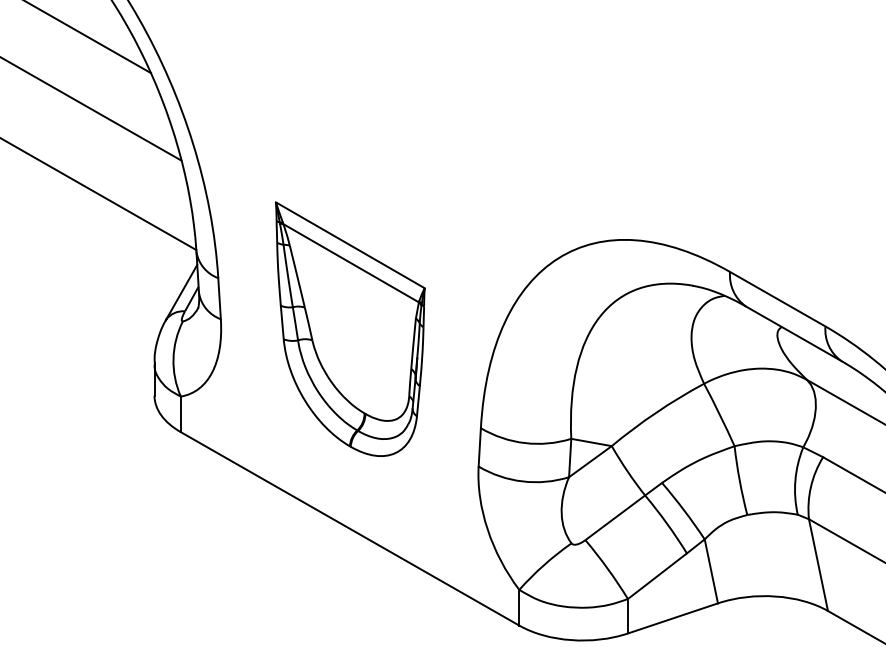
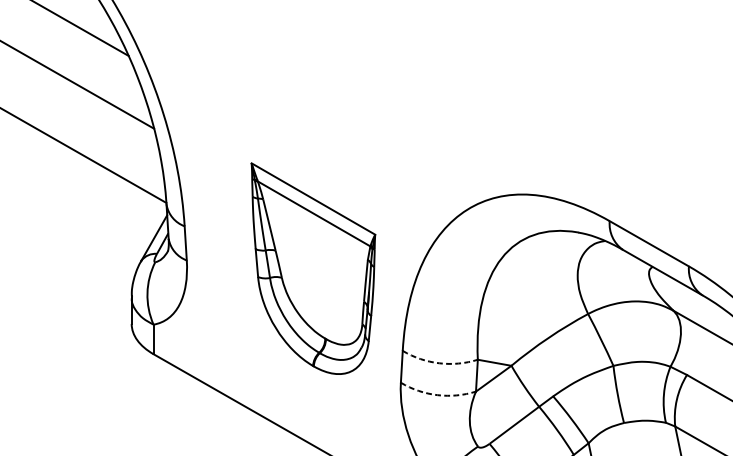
part: (349, 328) -> (312, 268), moved
arc: (524, 443) -> (438, 363), solid -> dashed
arc: (522, 481) -> (437, 395), solid -> dashed

